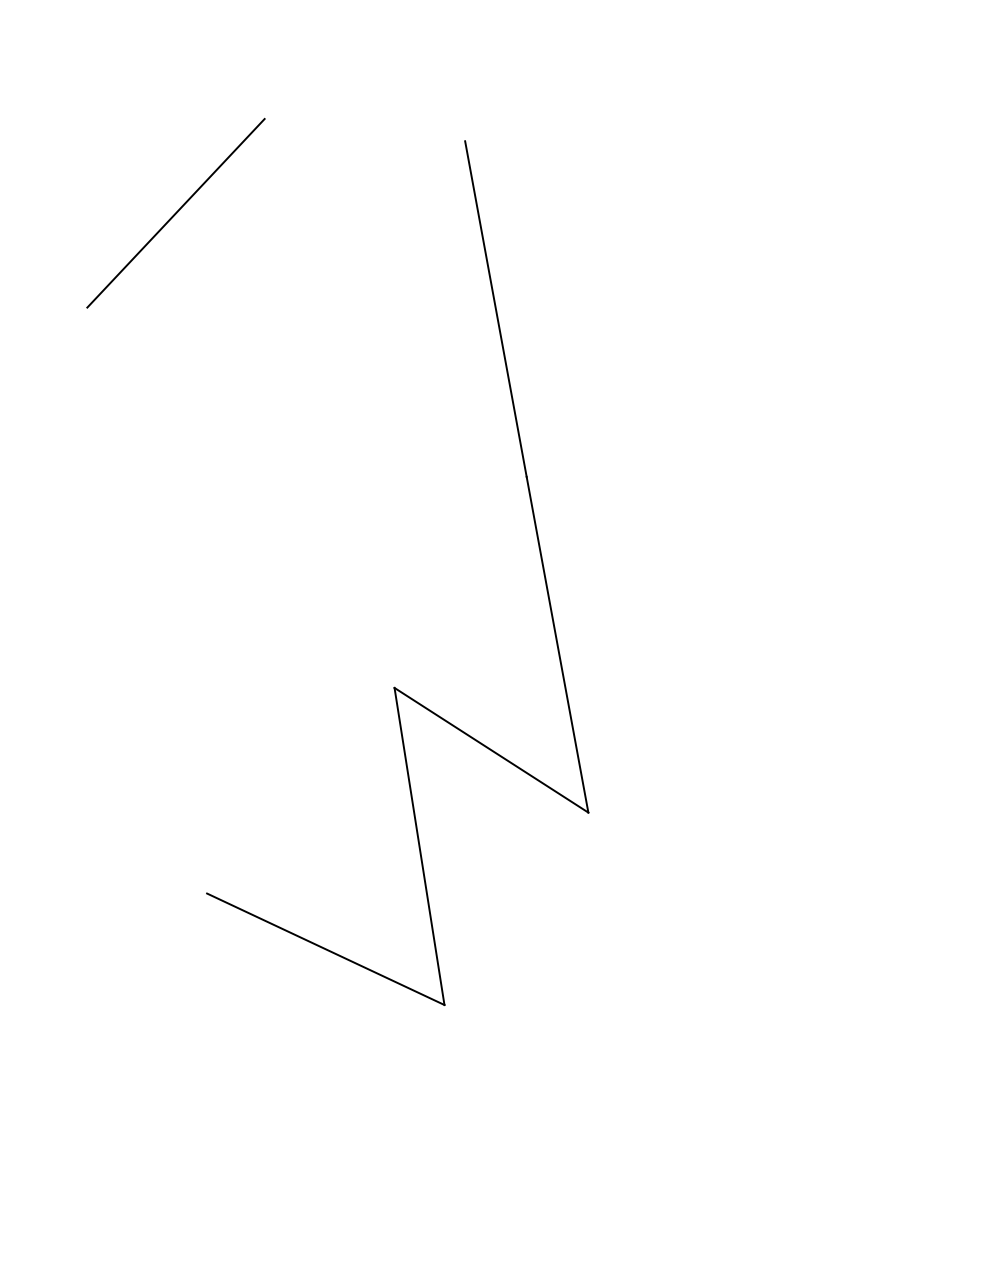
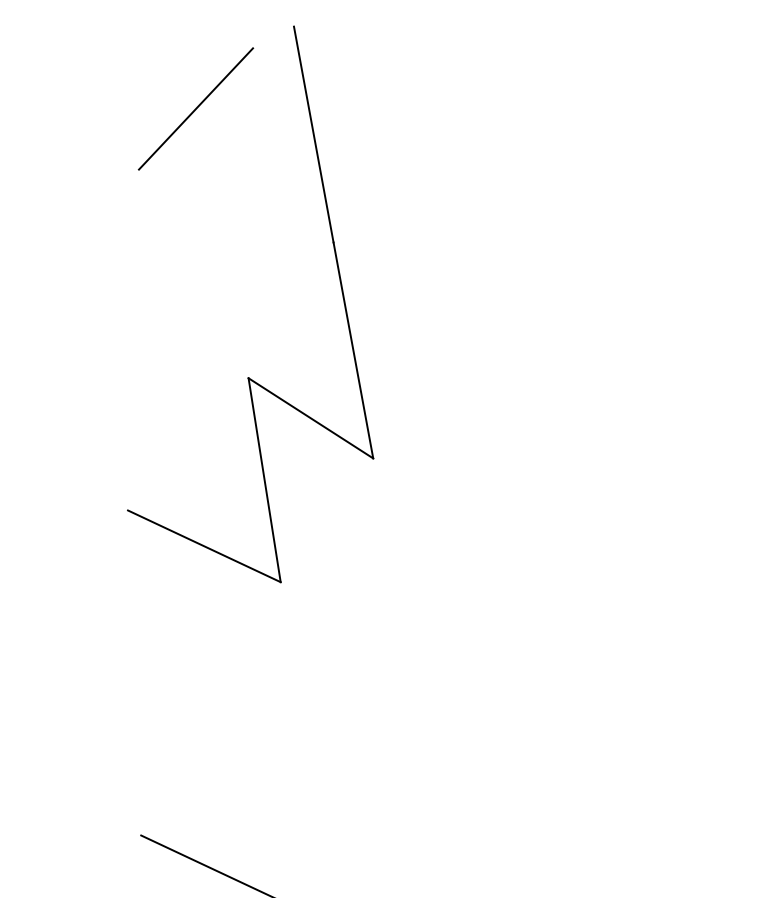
line: (175, 212) -> (195, 108), moved

